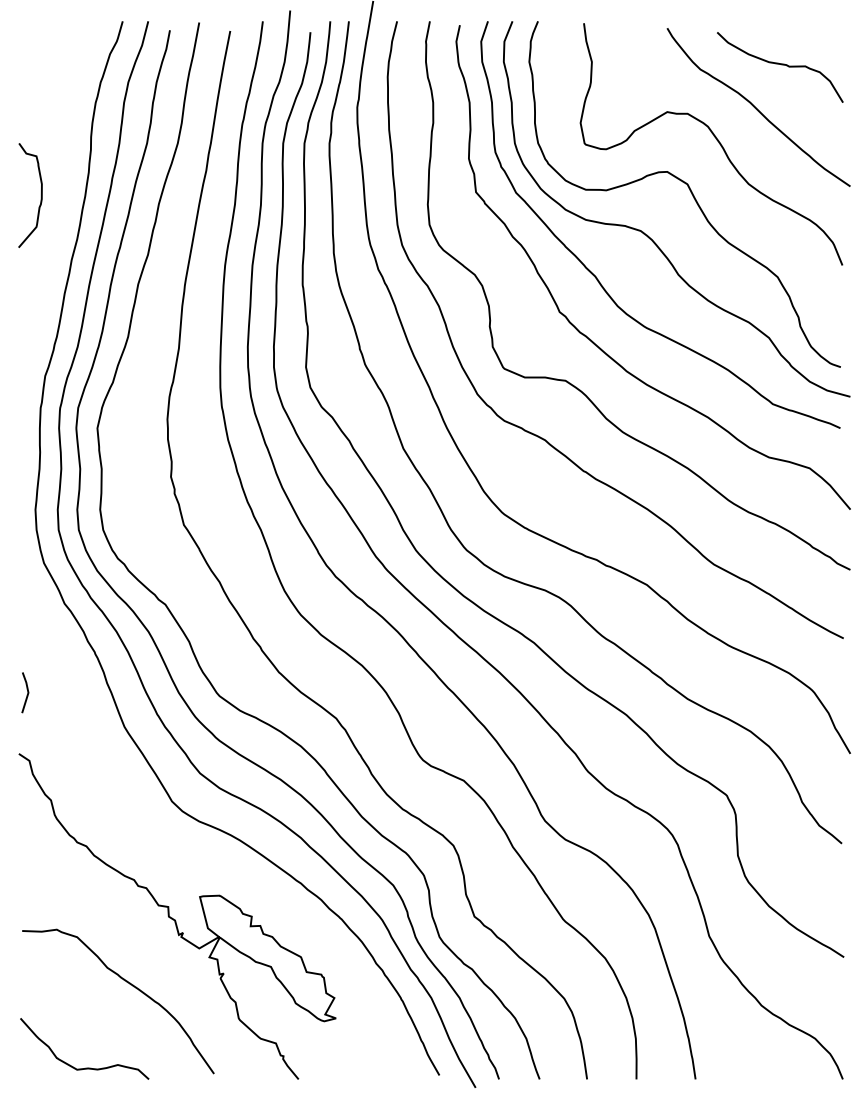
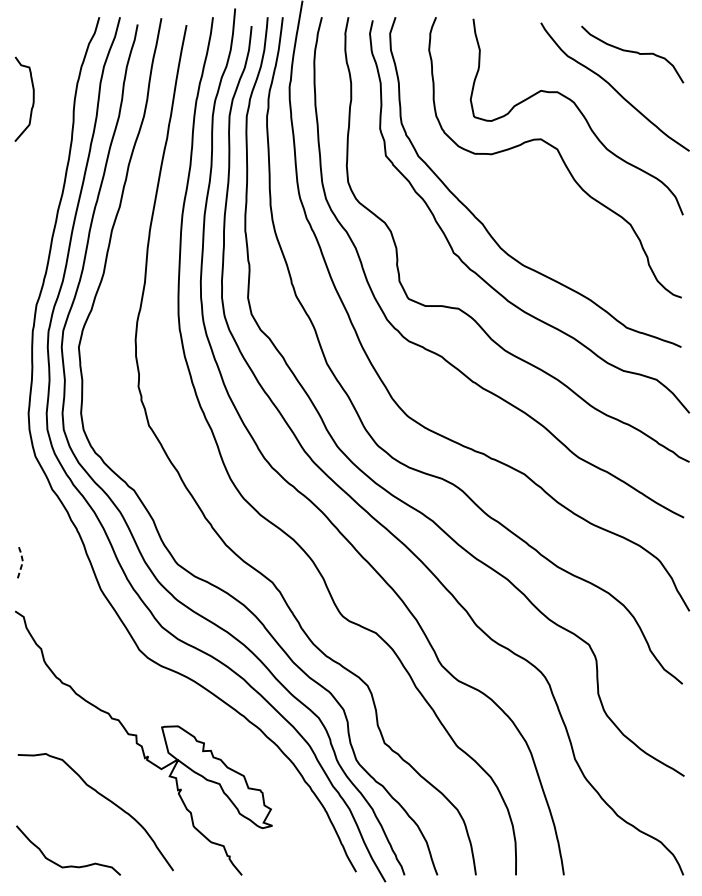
curve: (40, 195) -> (32, 99), moved
curve: (649, 236) -> (526, 191), removed
line: (28, 692) -> (22, 561), solid -> dashed

